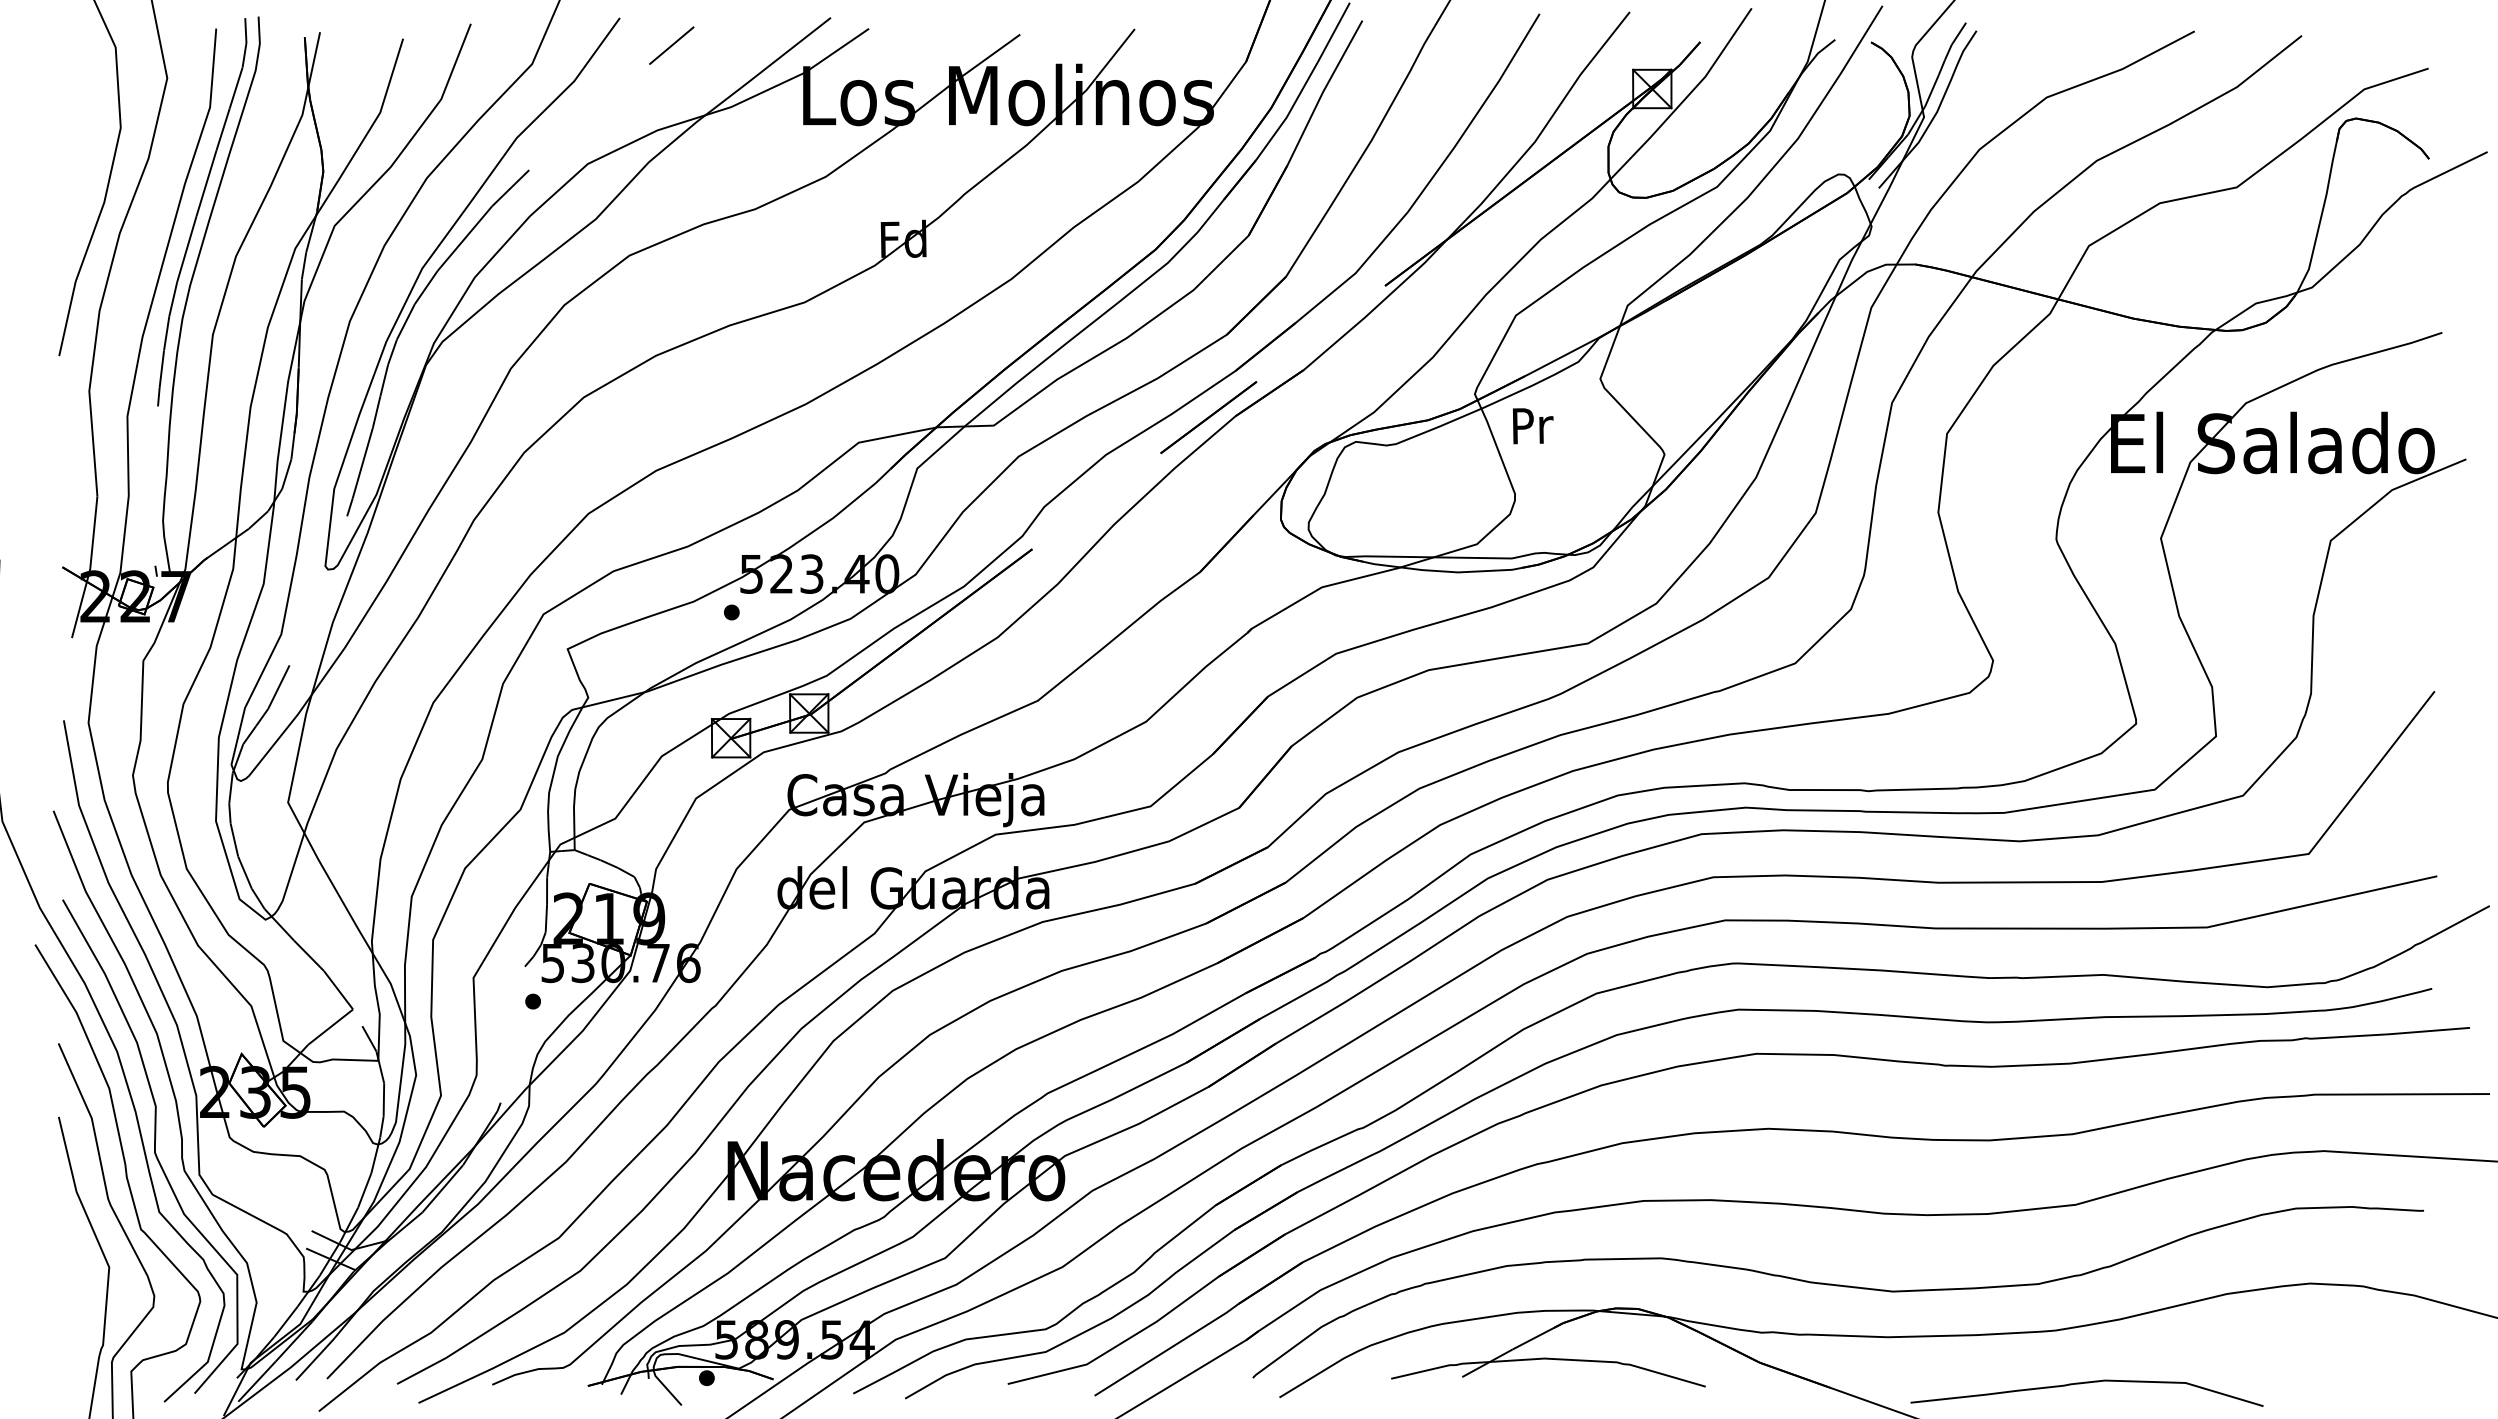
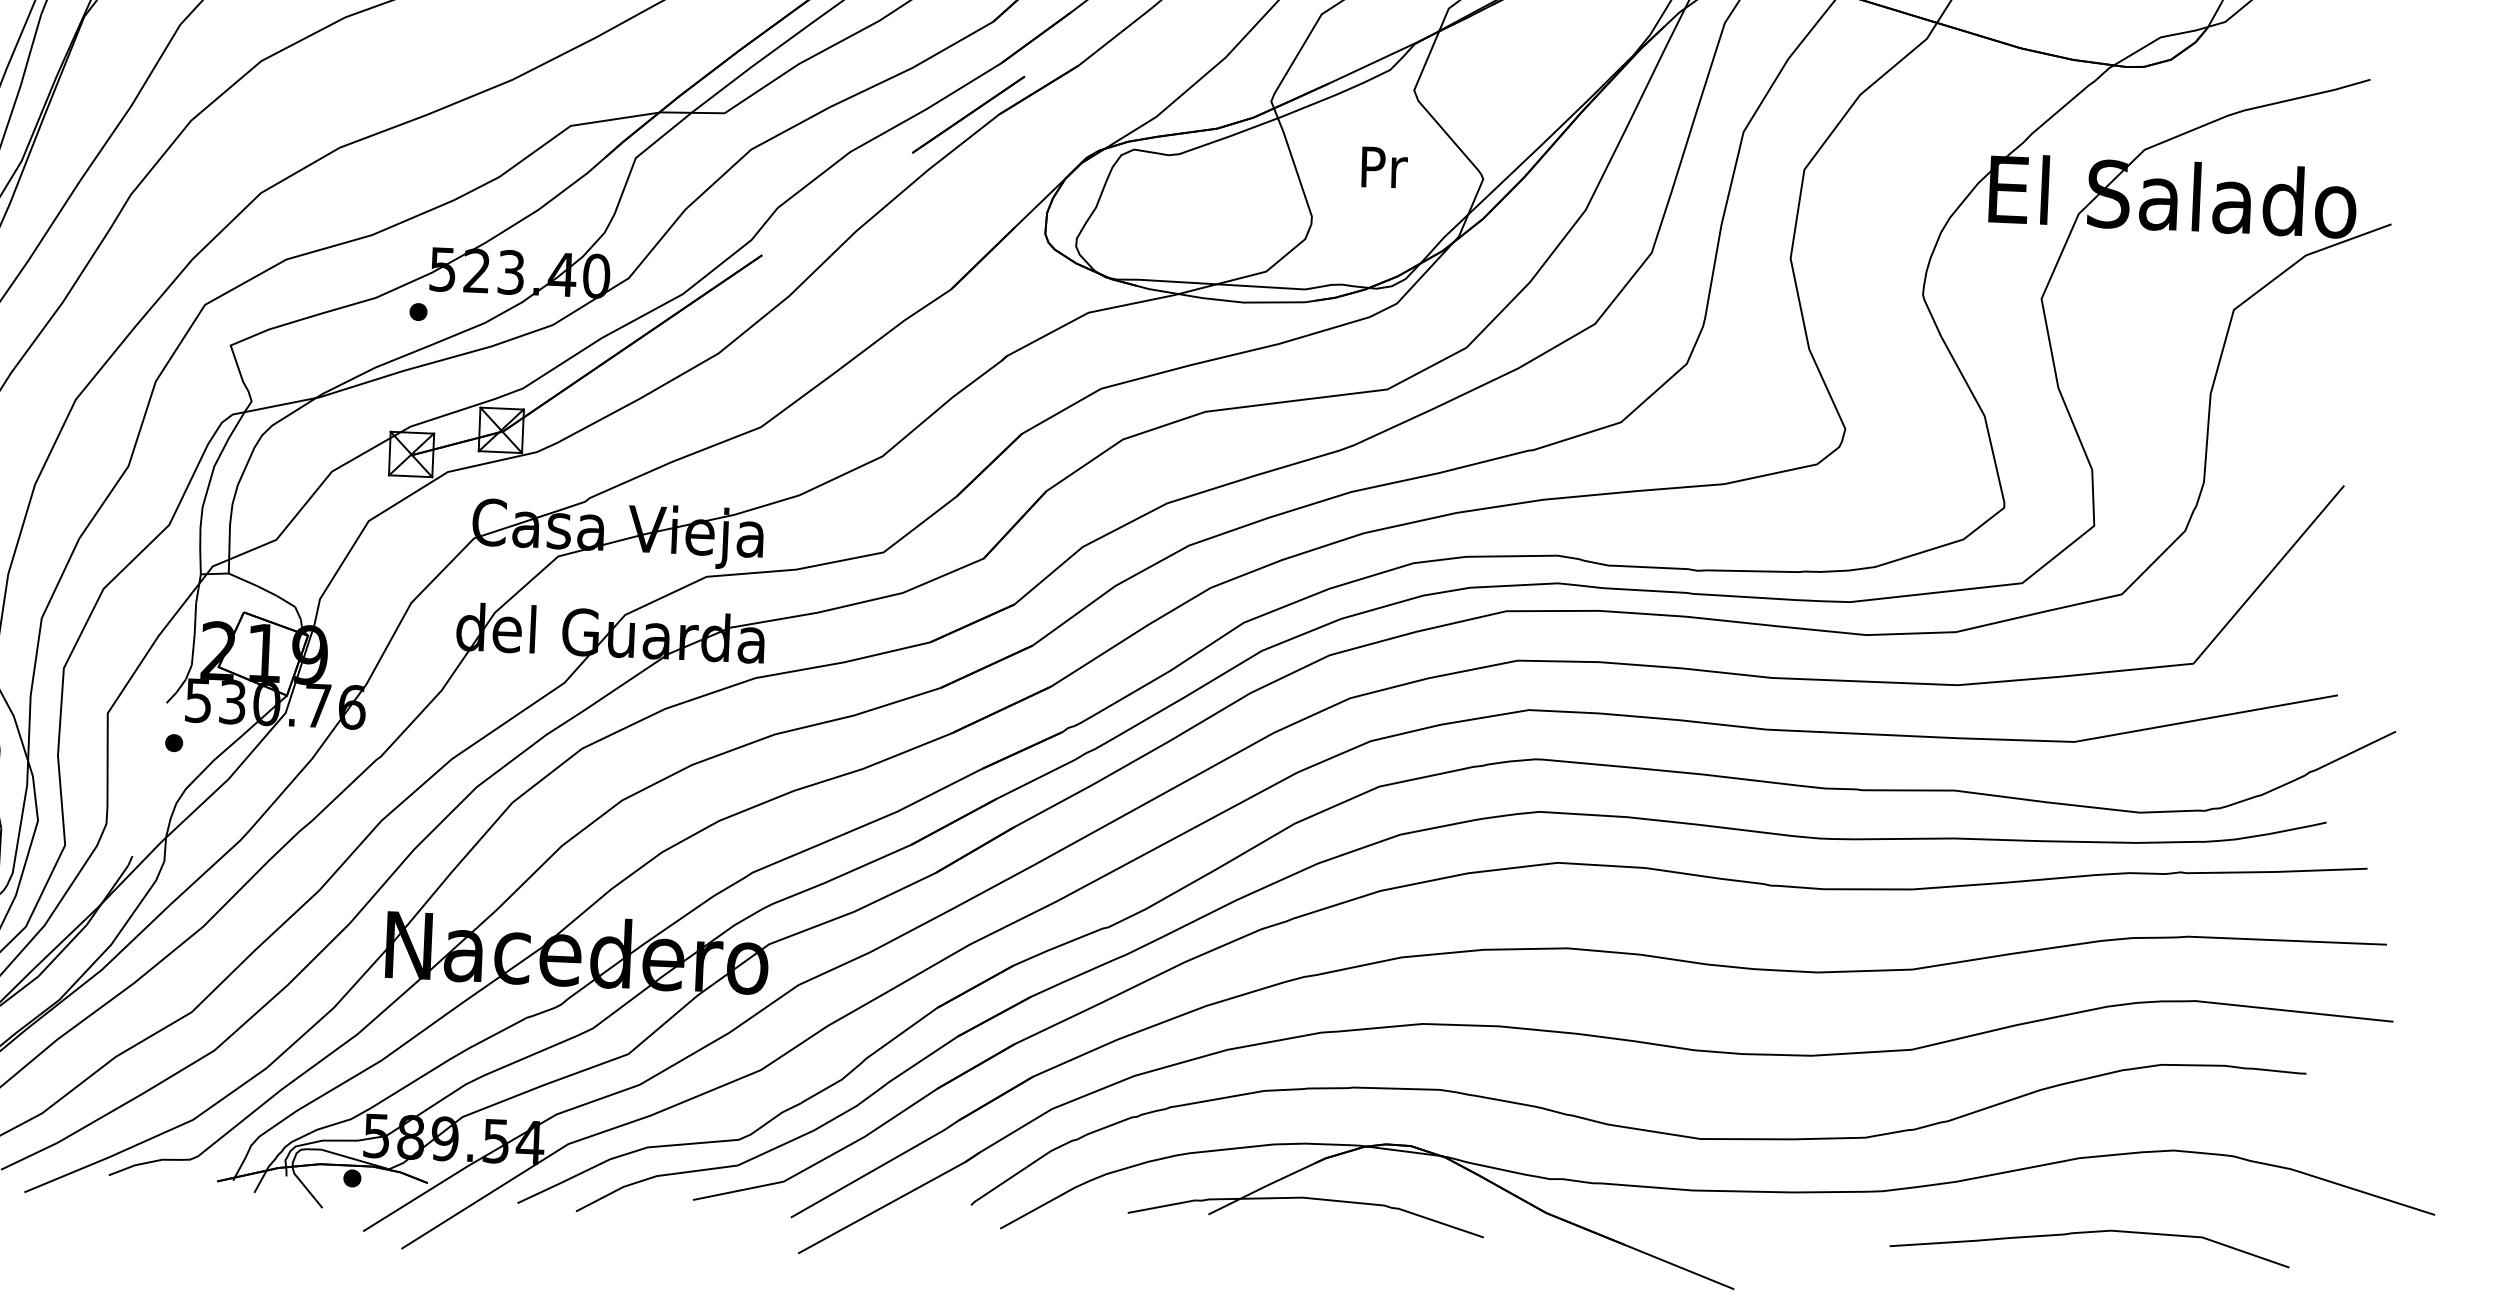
text: (1533, 426) -> (1384, 168), moved
curve: (2086, 1383) -> (2089, 1233), moved

